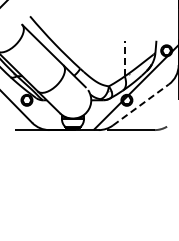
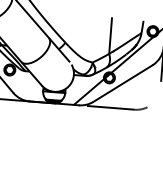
line: (124, 58) -> (110, 35), dashed -> solid
line: (140, 104) -> (122, 83), dashed -> solid

